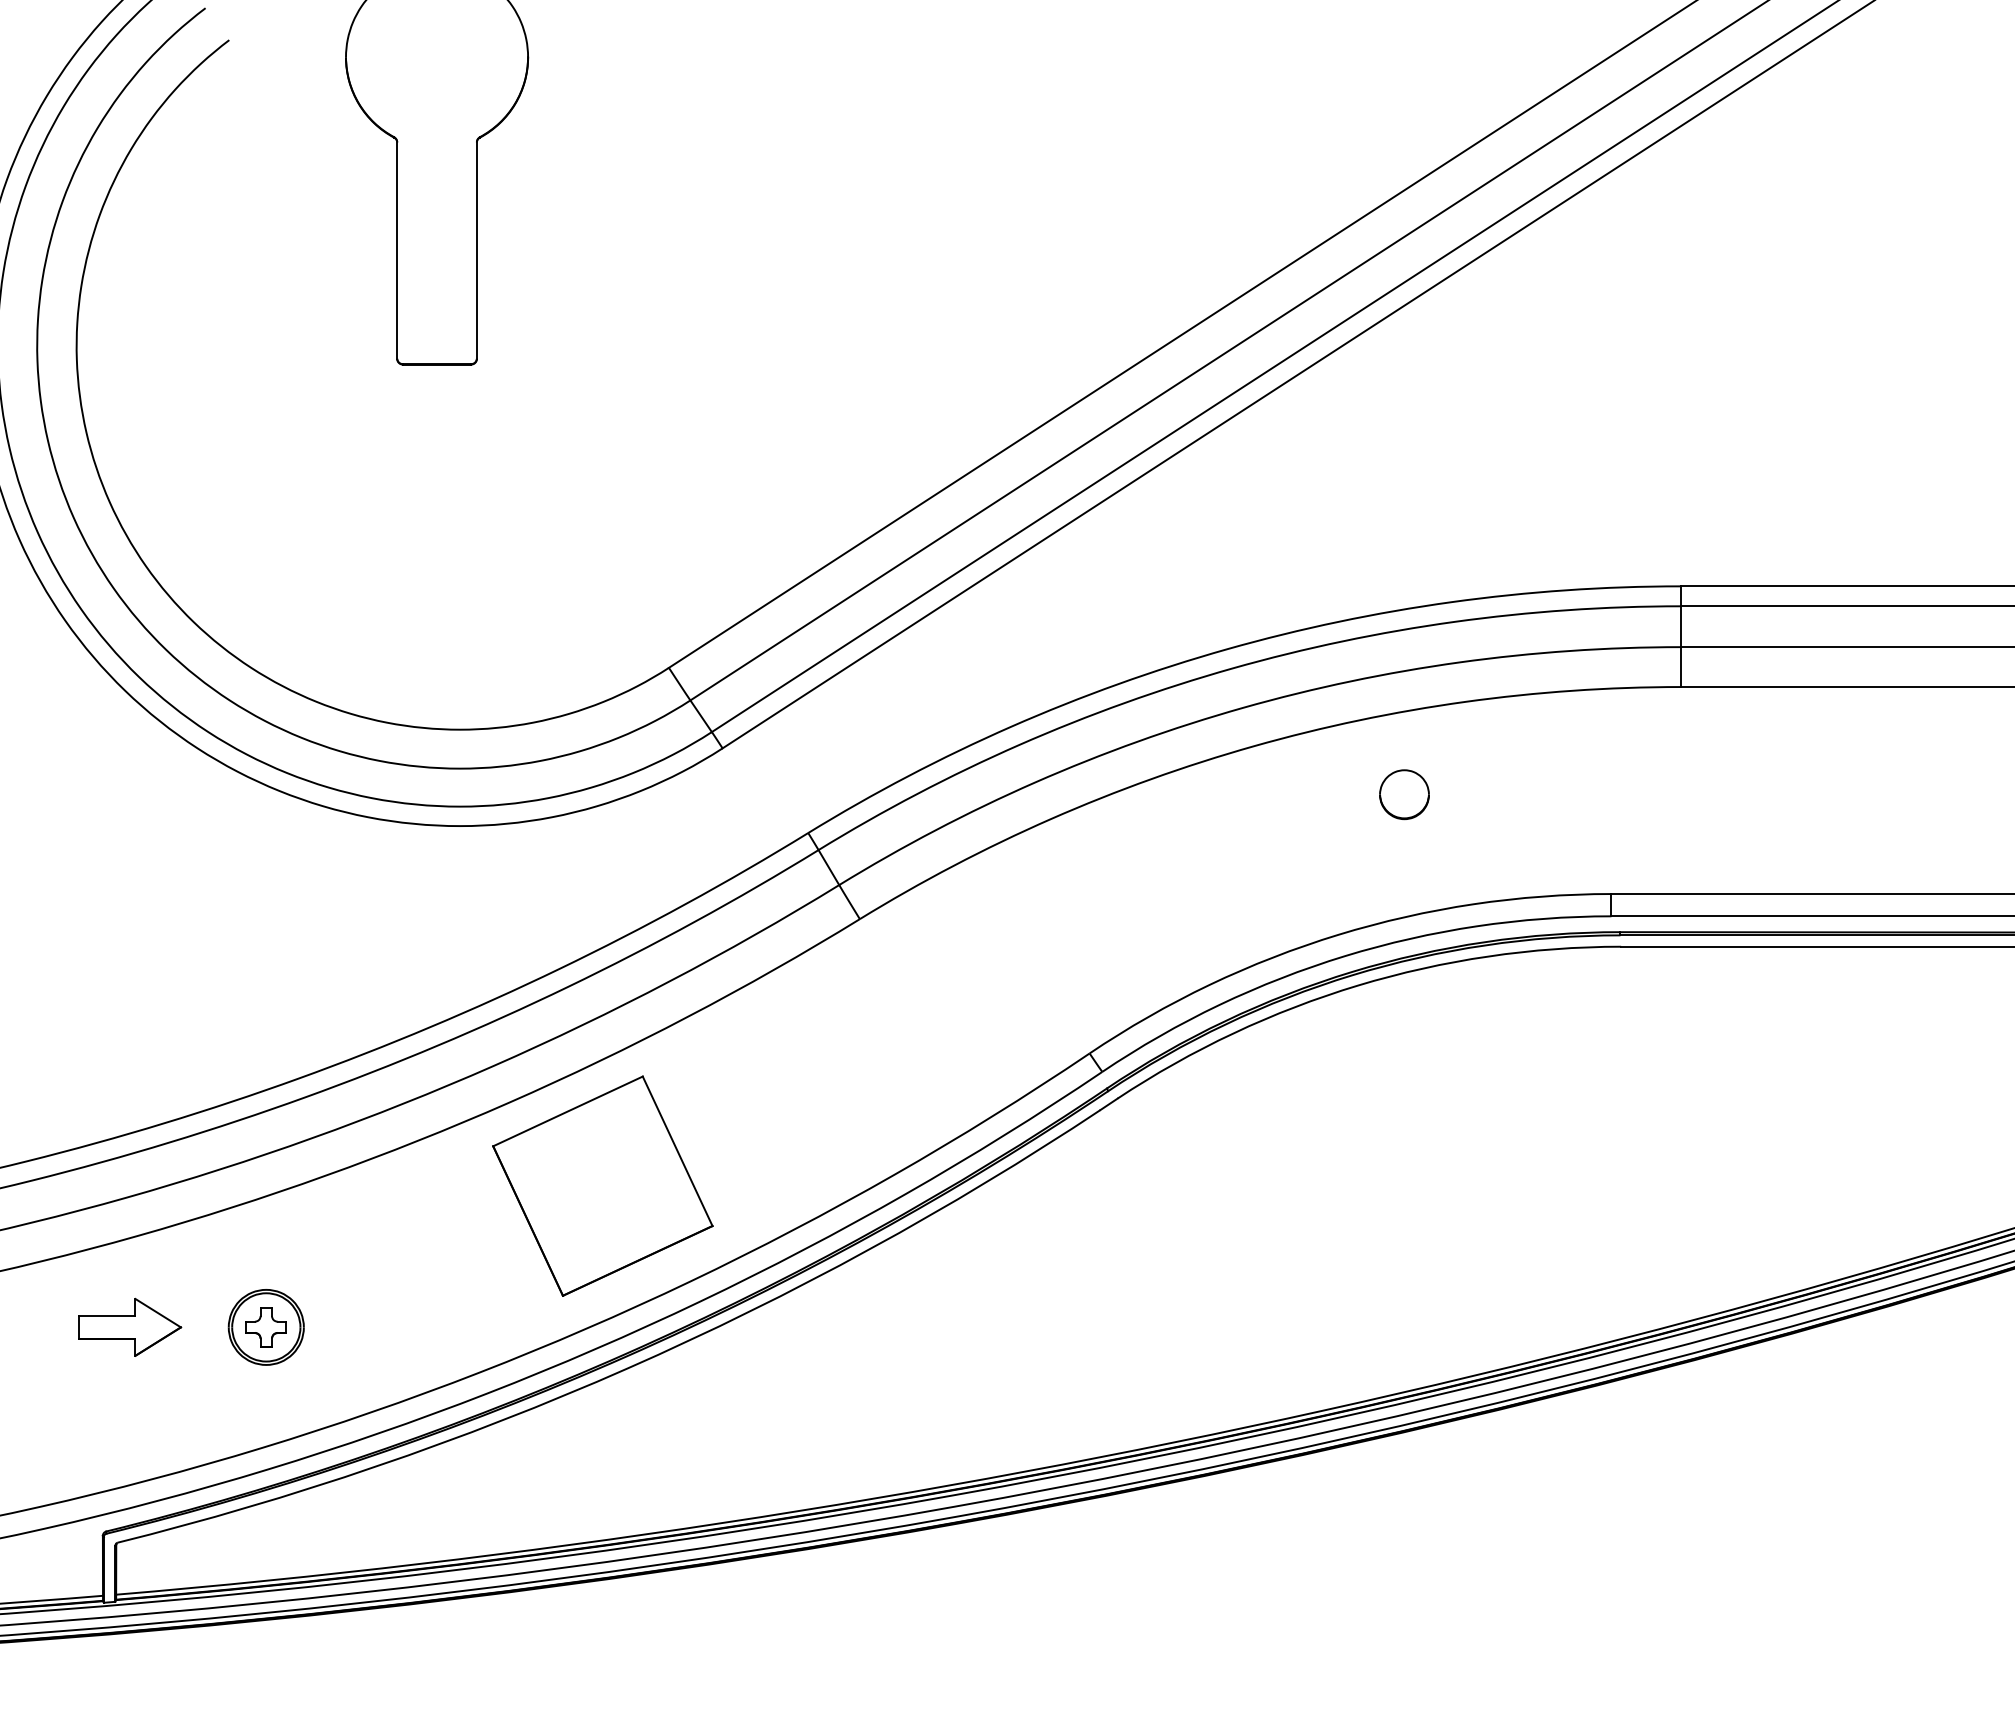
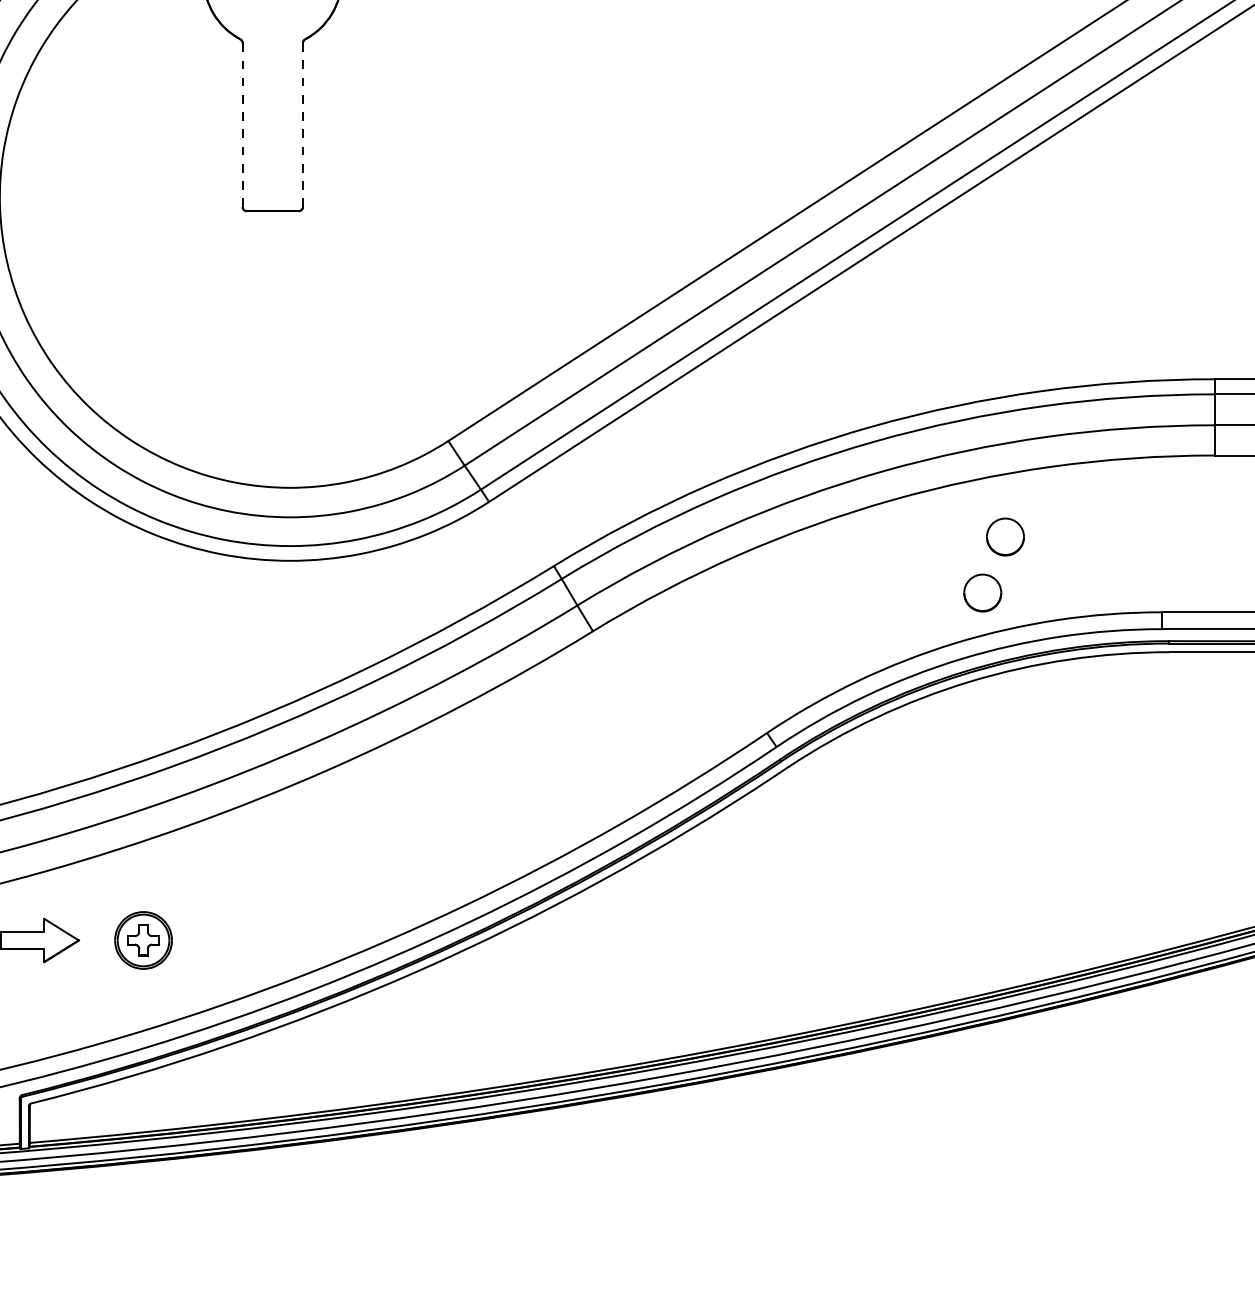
line: (476, 250) -> (302, 124), solid -> dashed
line: (397, 251) -> (242, 125), solid -> dashed
part: (1374, 868) -> (982, 592), added
part: (602, 1185) -> (398, 833), removed

